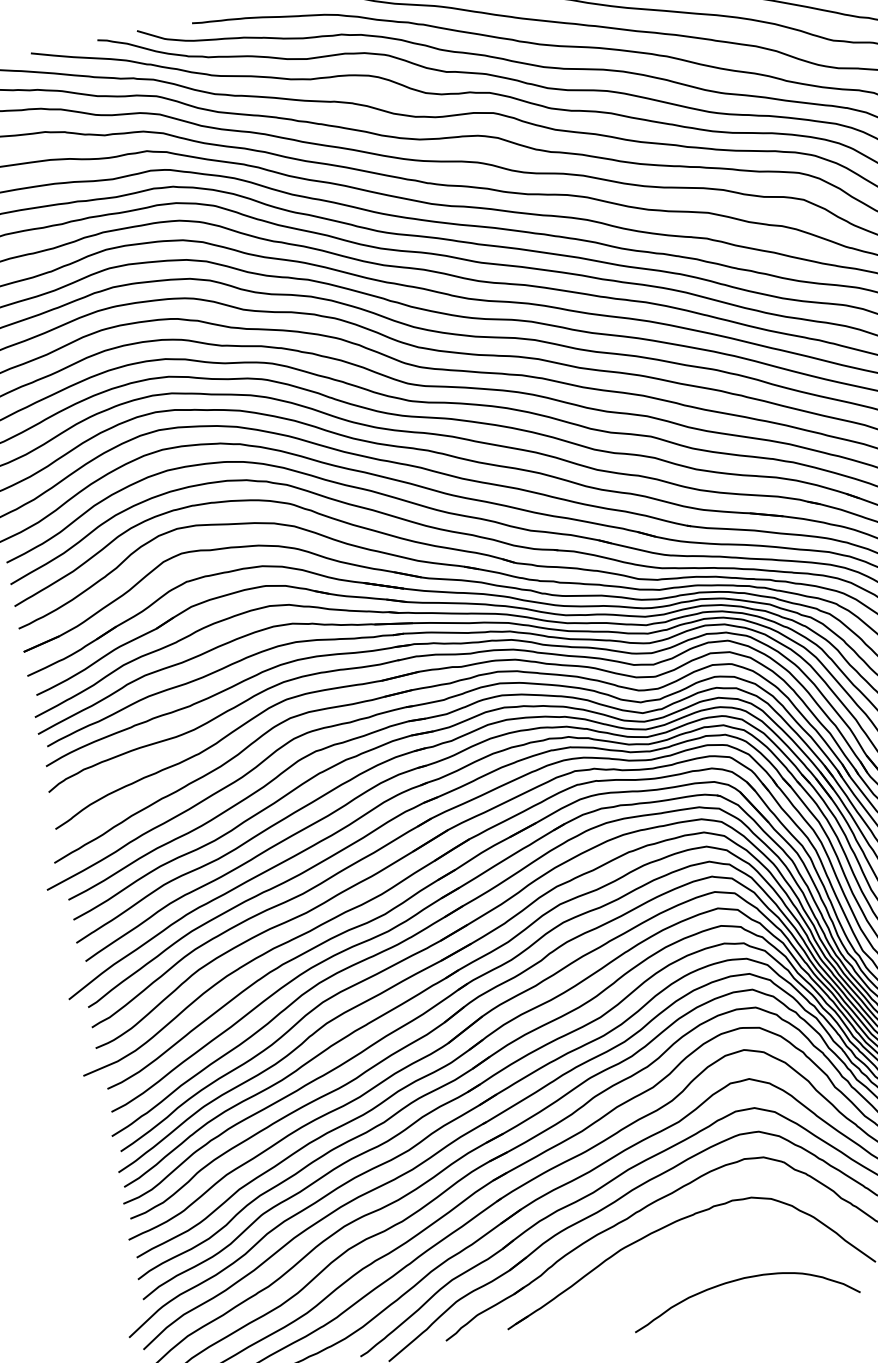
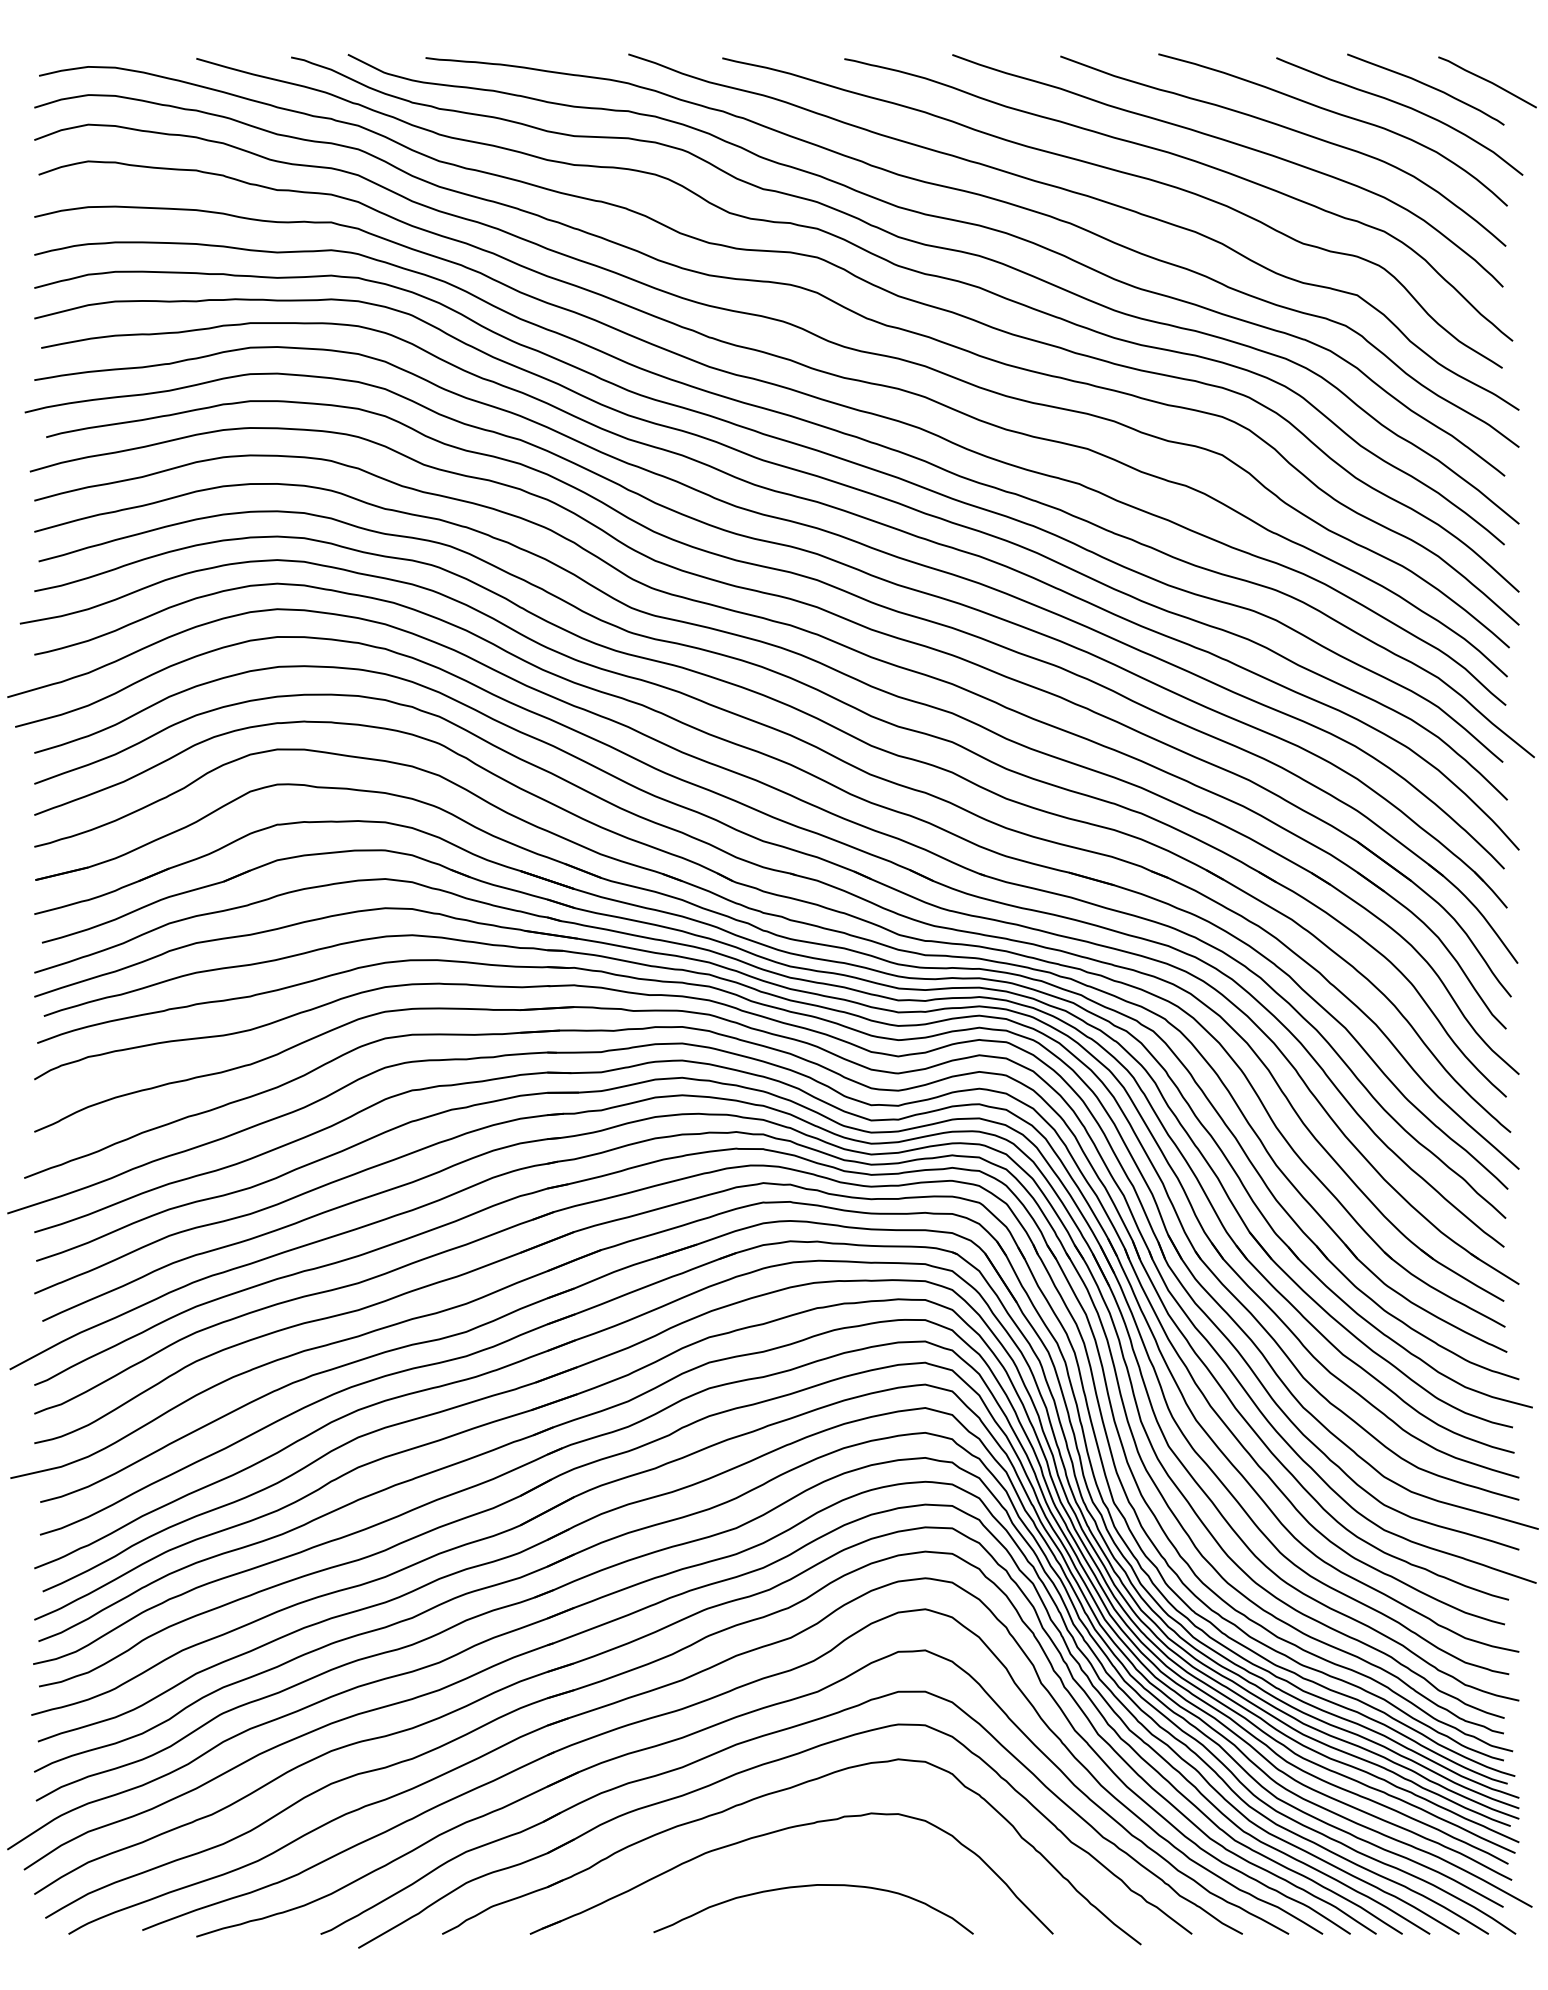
curve: (741, 1279) -> (813, 1886), moved

